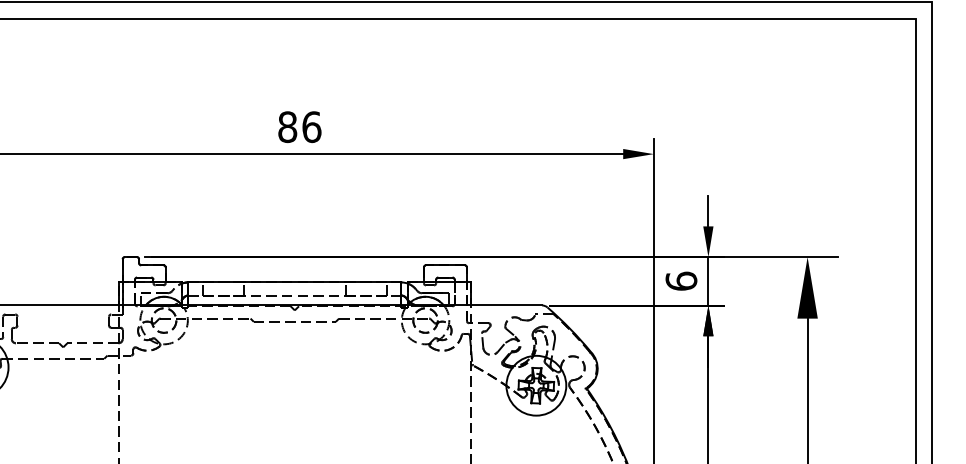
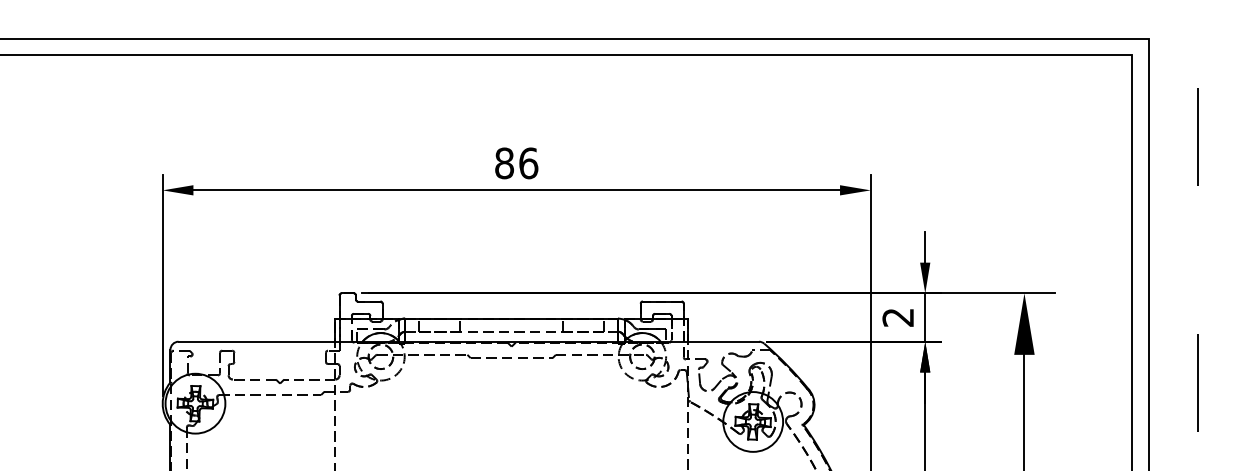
text: (681, 280) -> (898, 316), 6 -> 2

